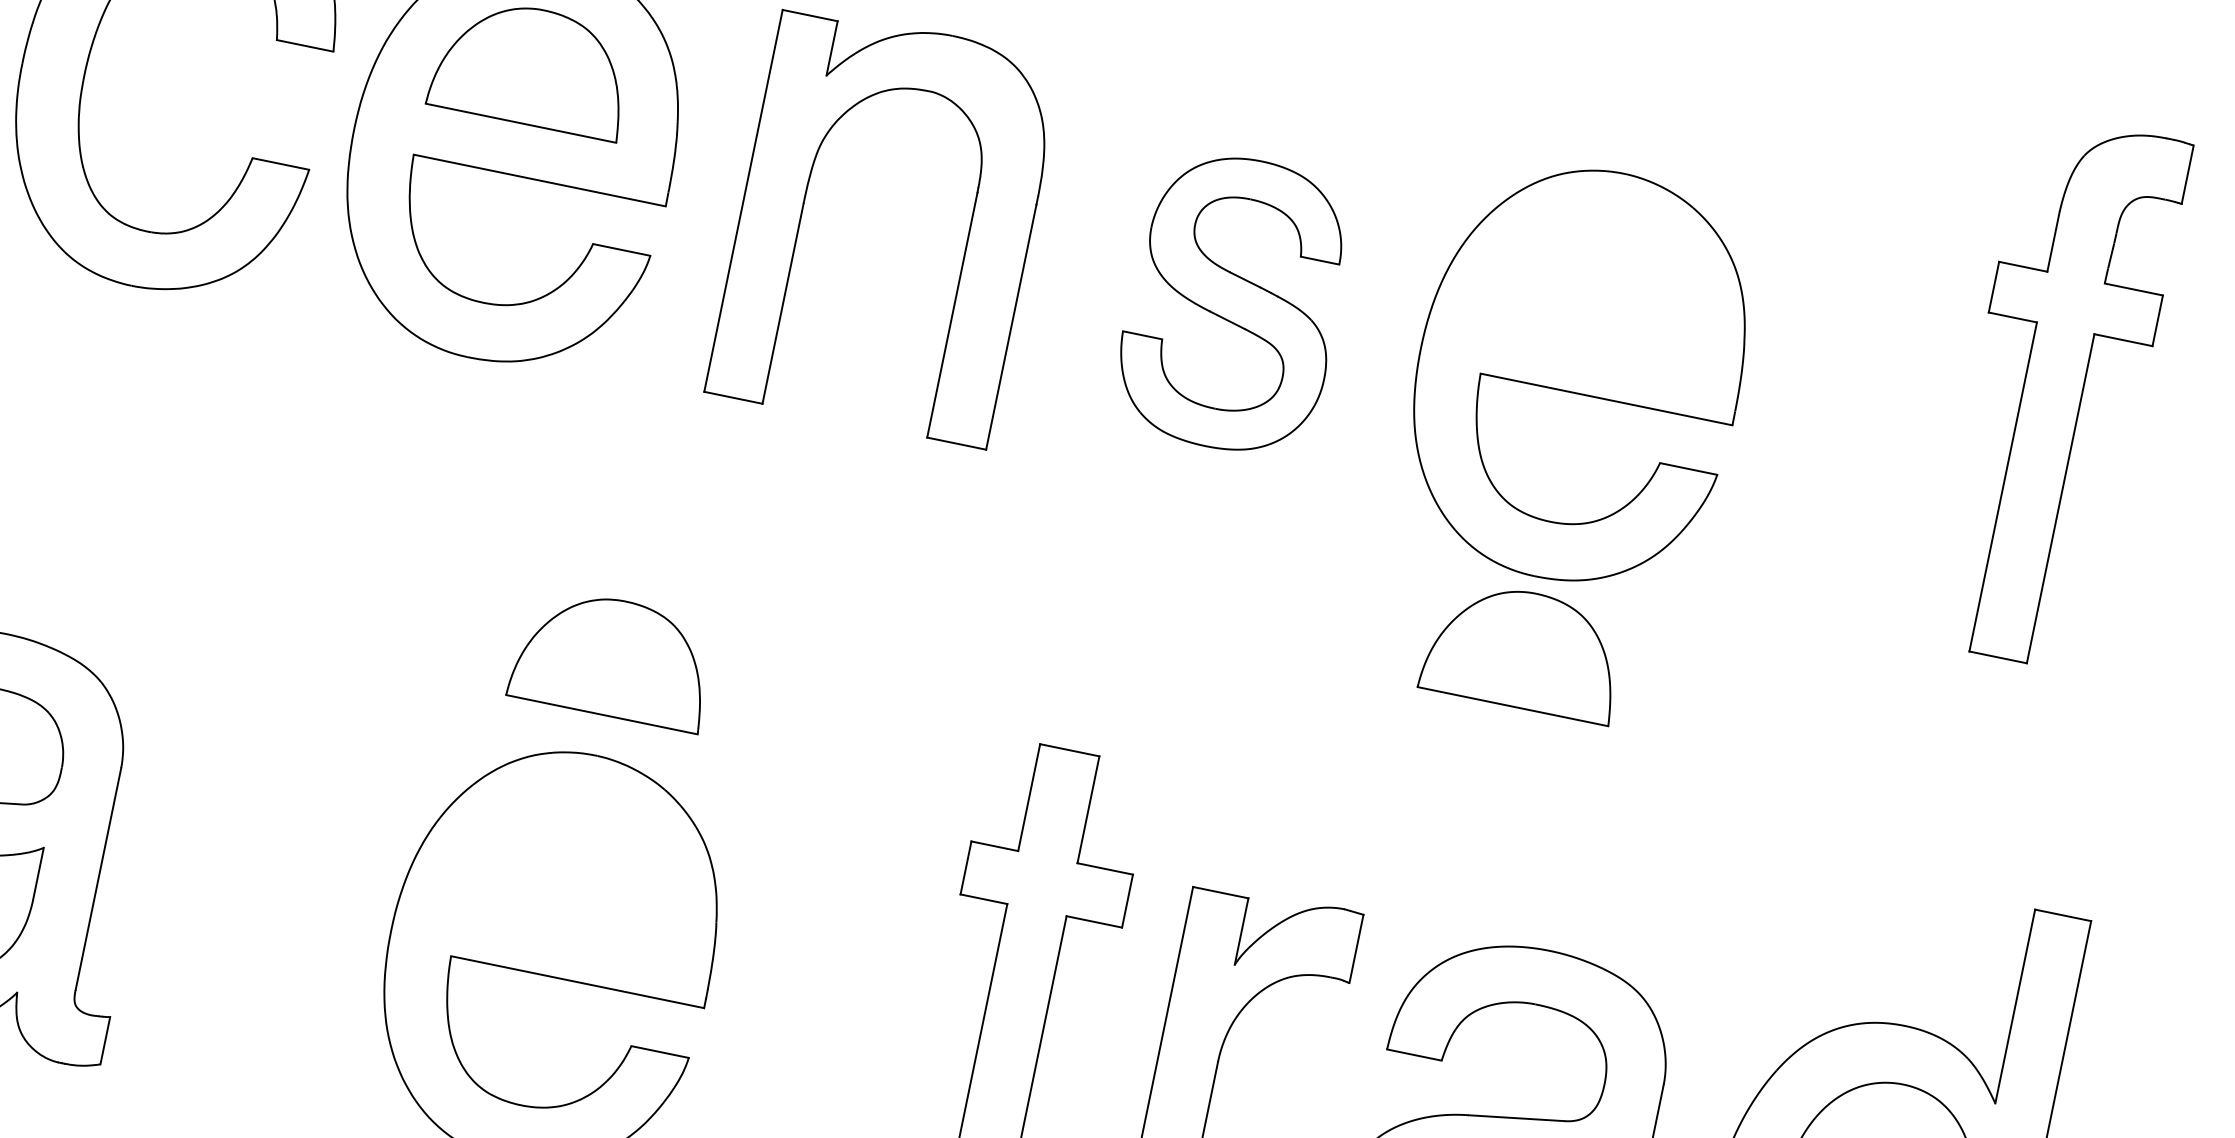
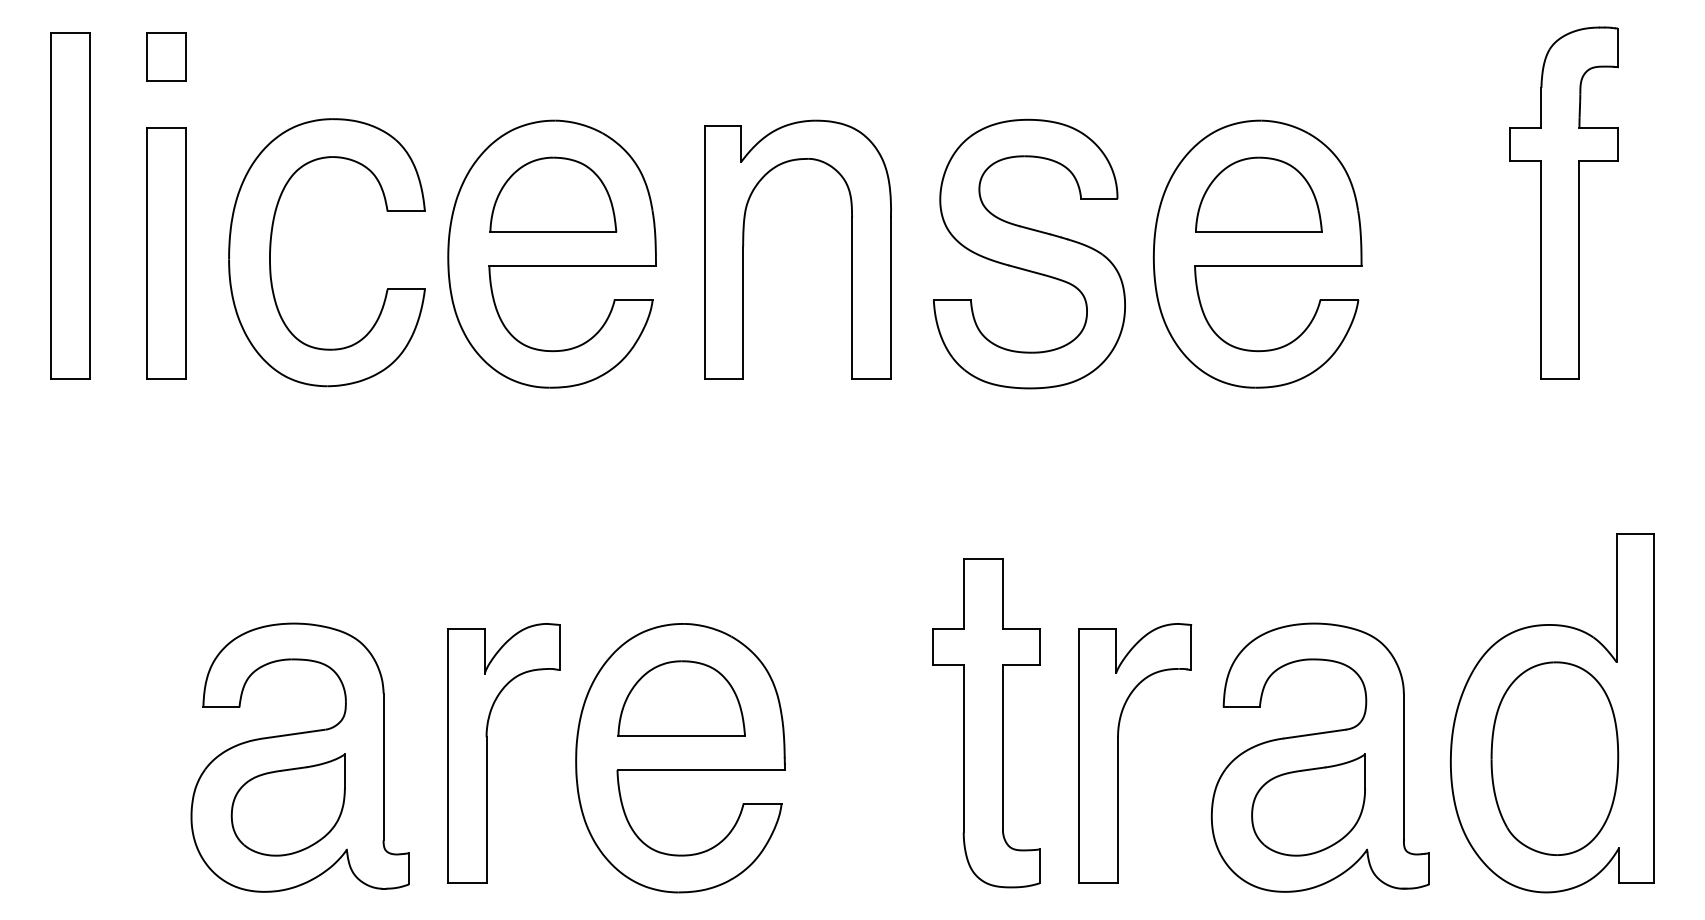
part: (1234, 303) -> (1029, 253), size x1.43
part: (1524, 649) -> (1258, 194), moved
part: (613, 657) -> (681, 698), moved
part: (259, 890) -> (487, 753), added

